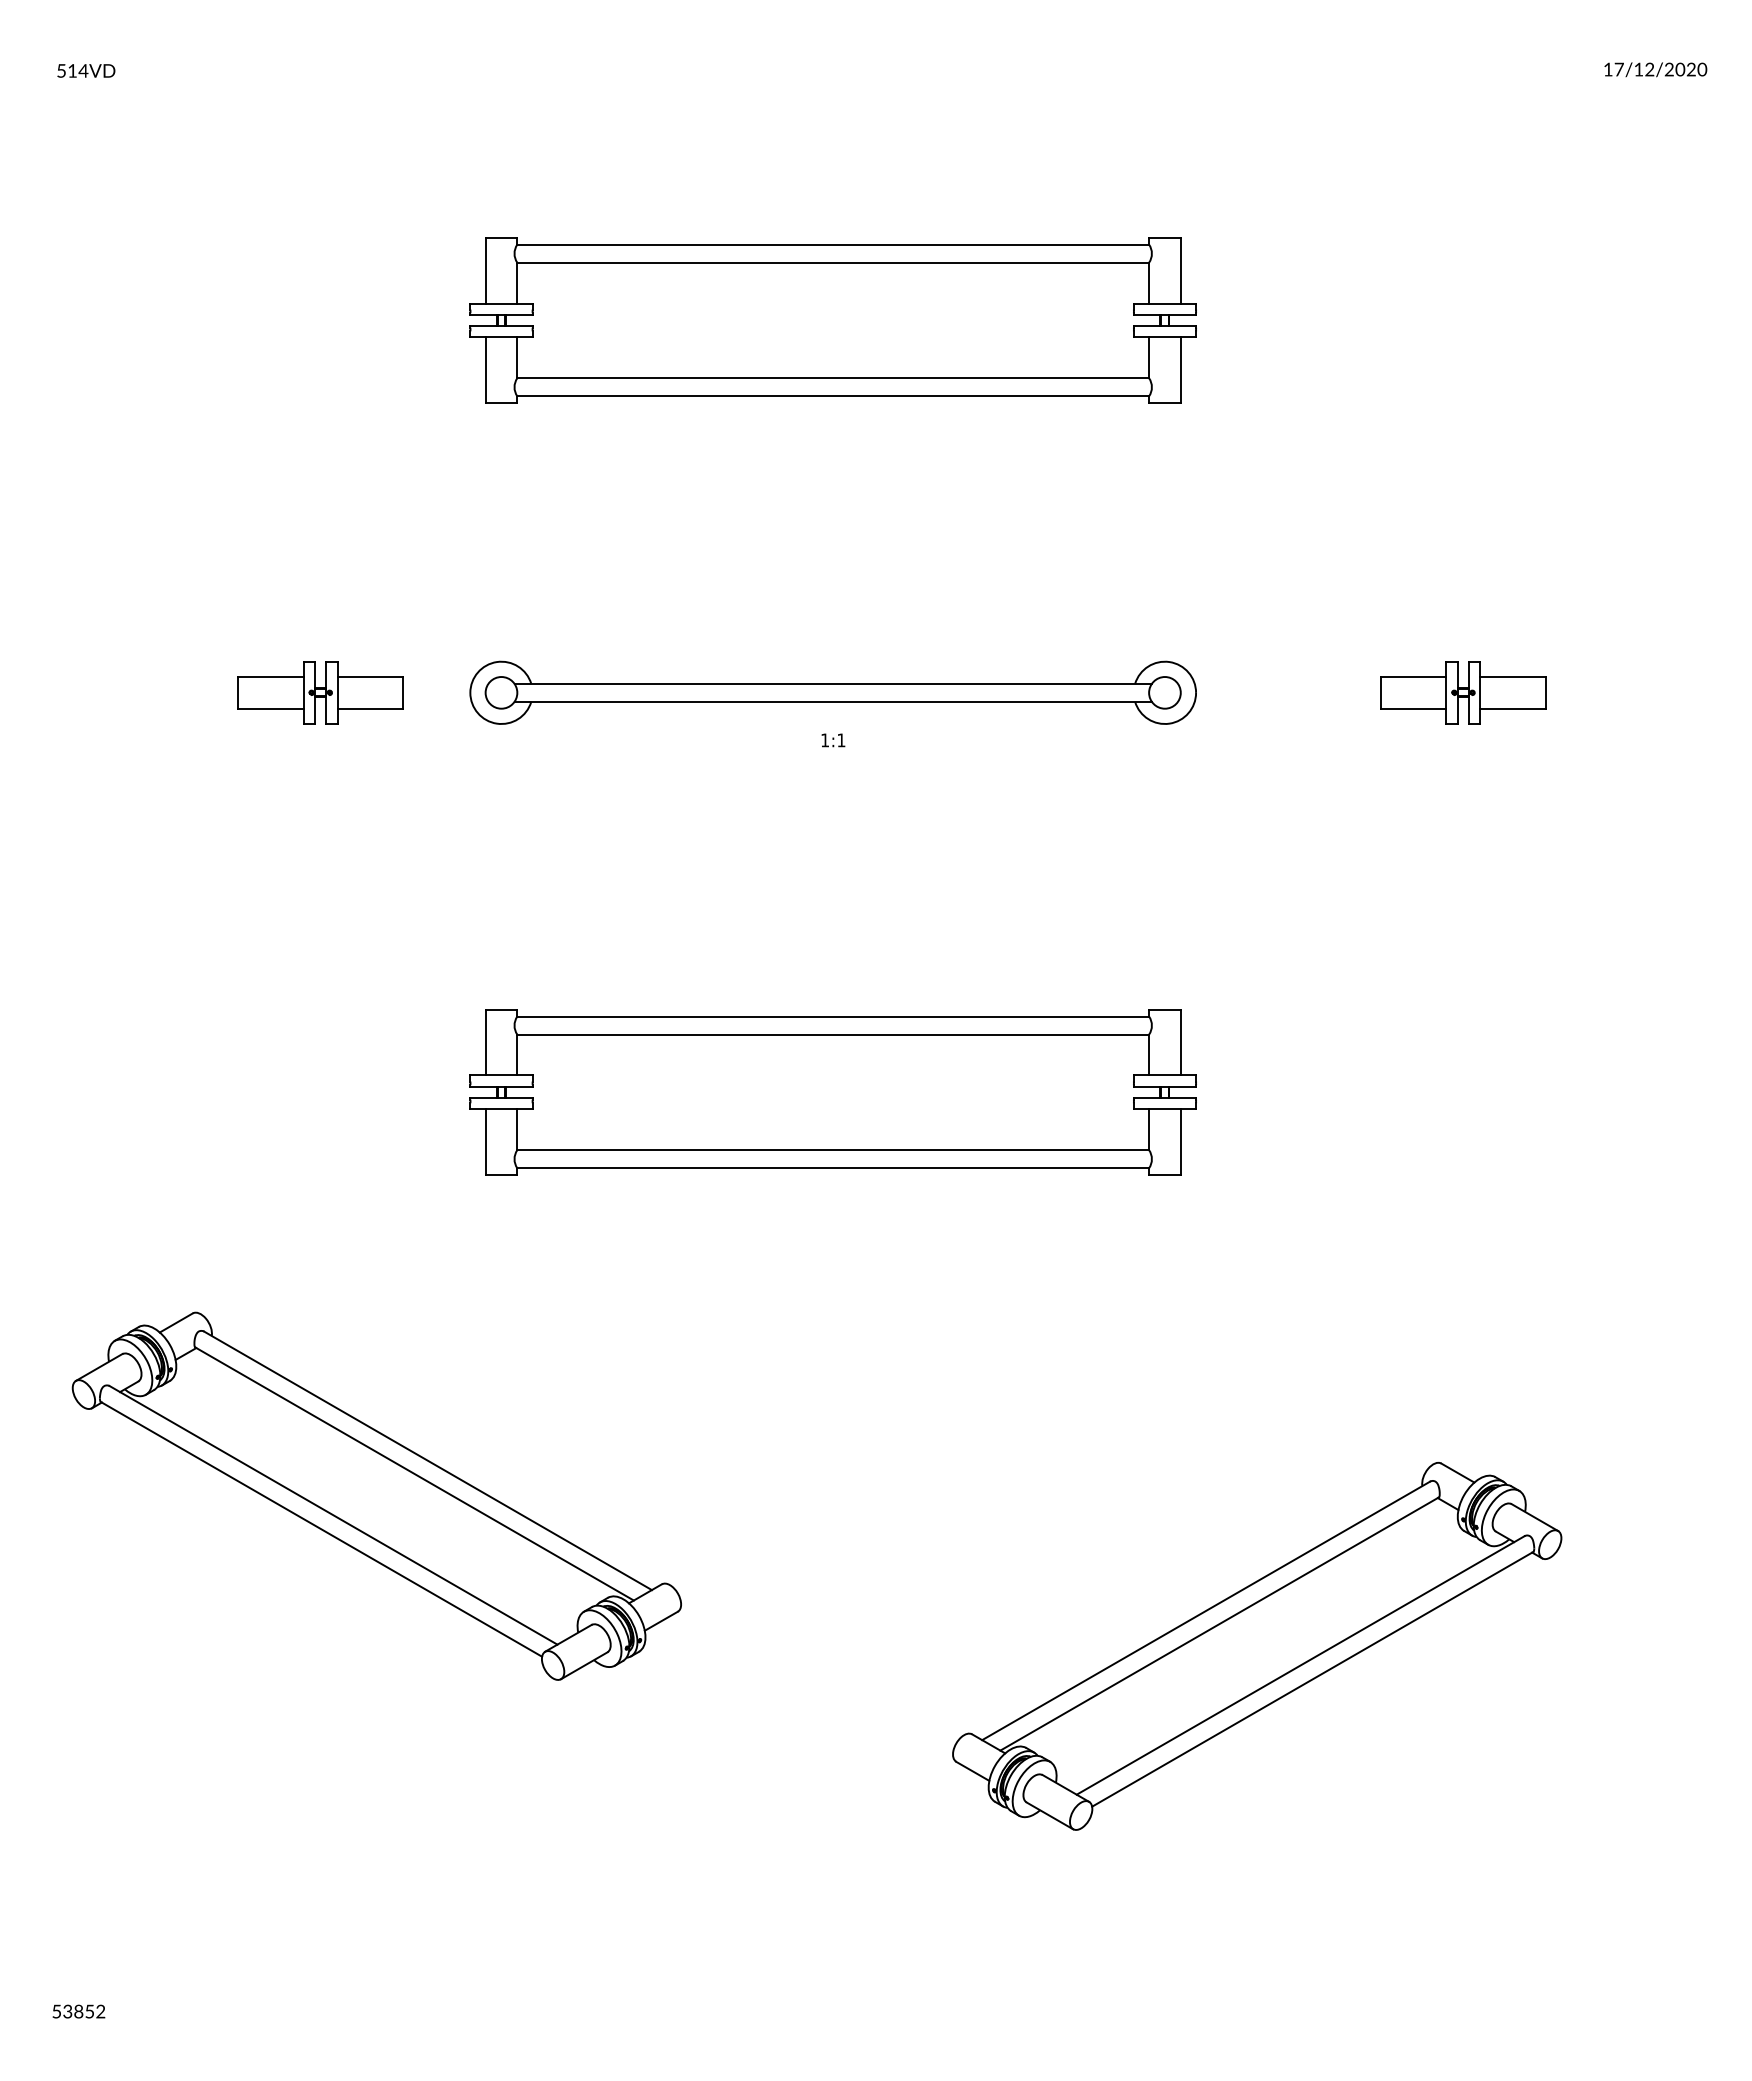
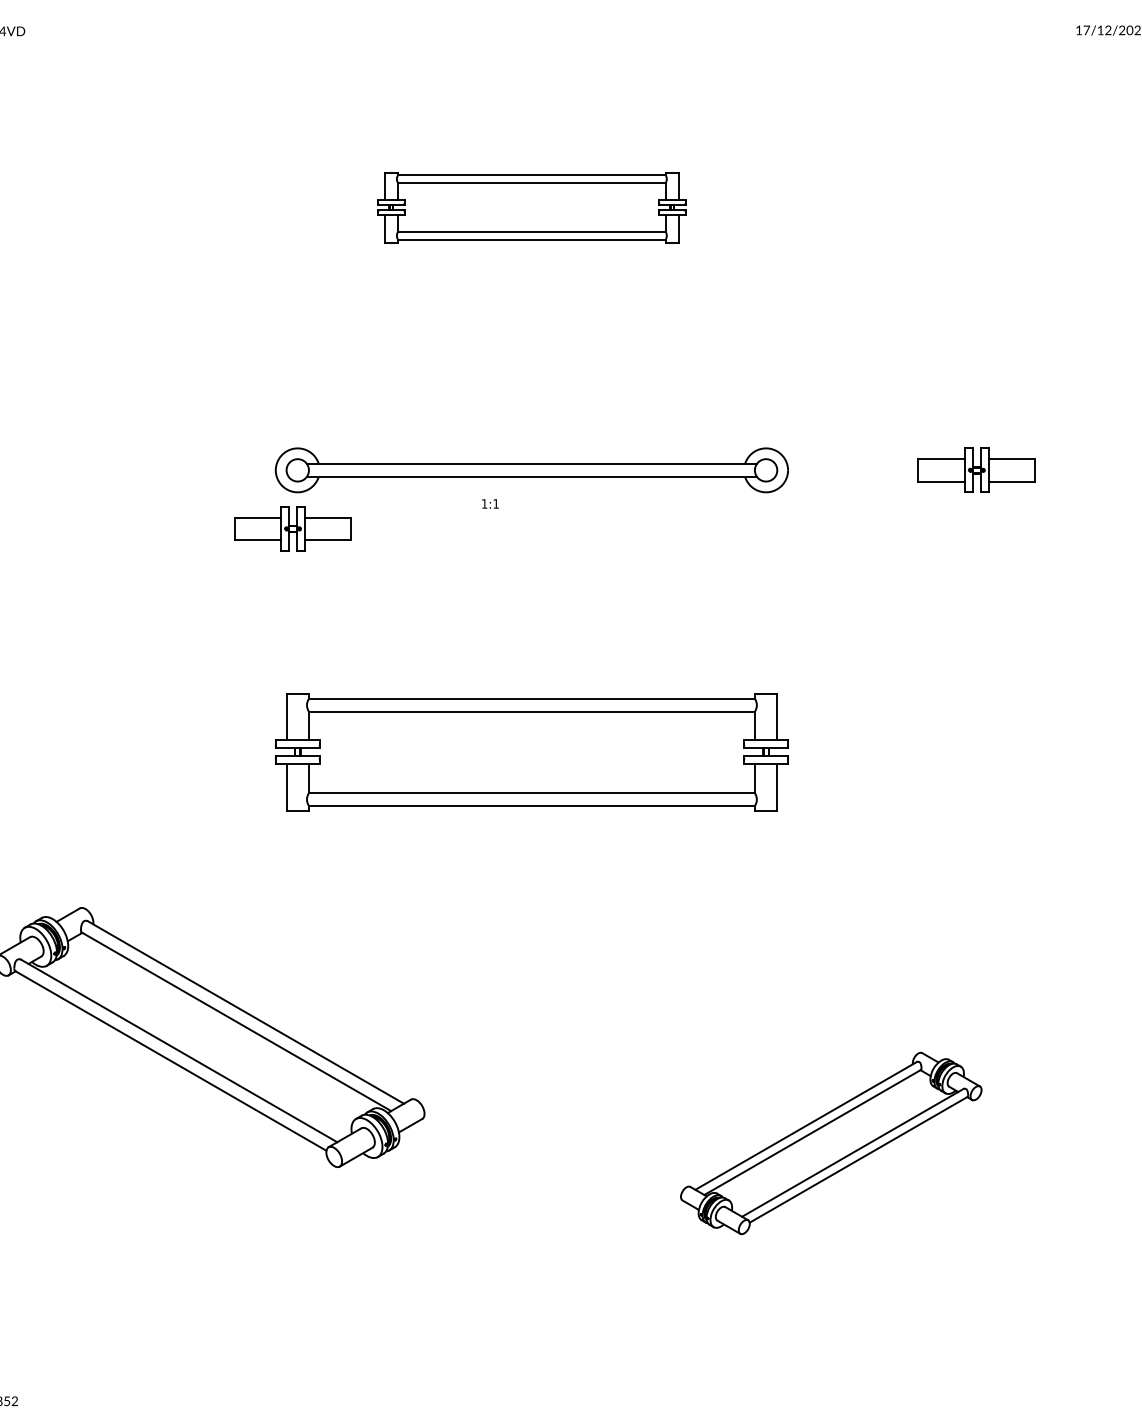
part: (832, 320) -> (531, 207), size x0.6
part: (320, 692) -> (292, 528), moved
text: (833, 740) -> (490, 503), moved
part: (1257, 1646) -> (831, 1143), size x0.7

